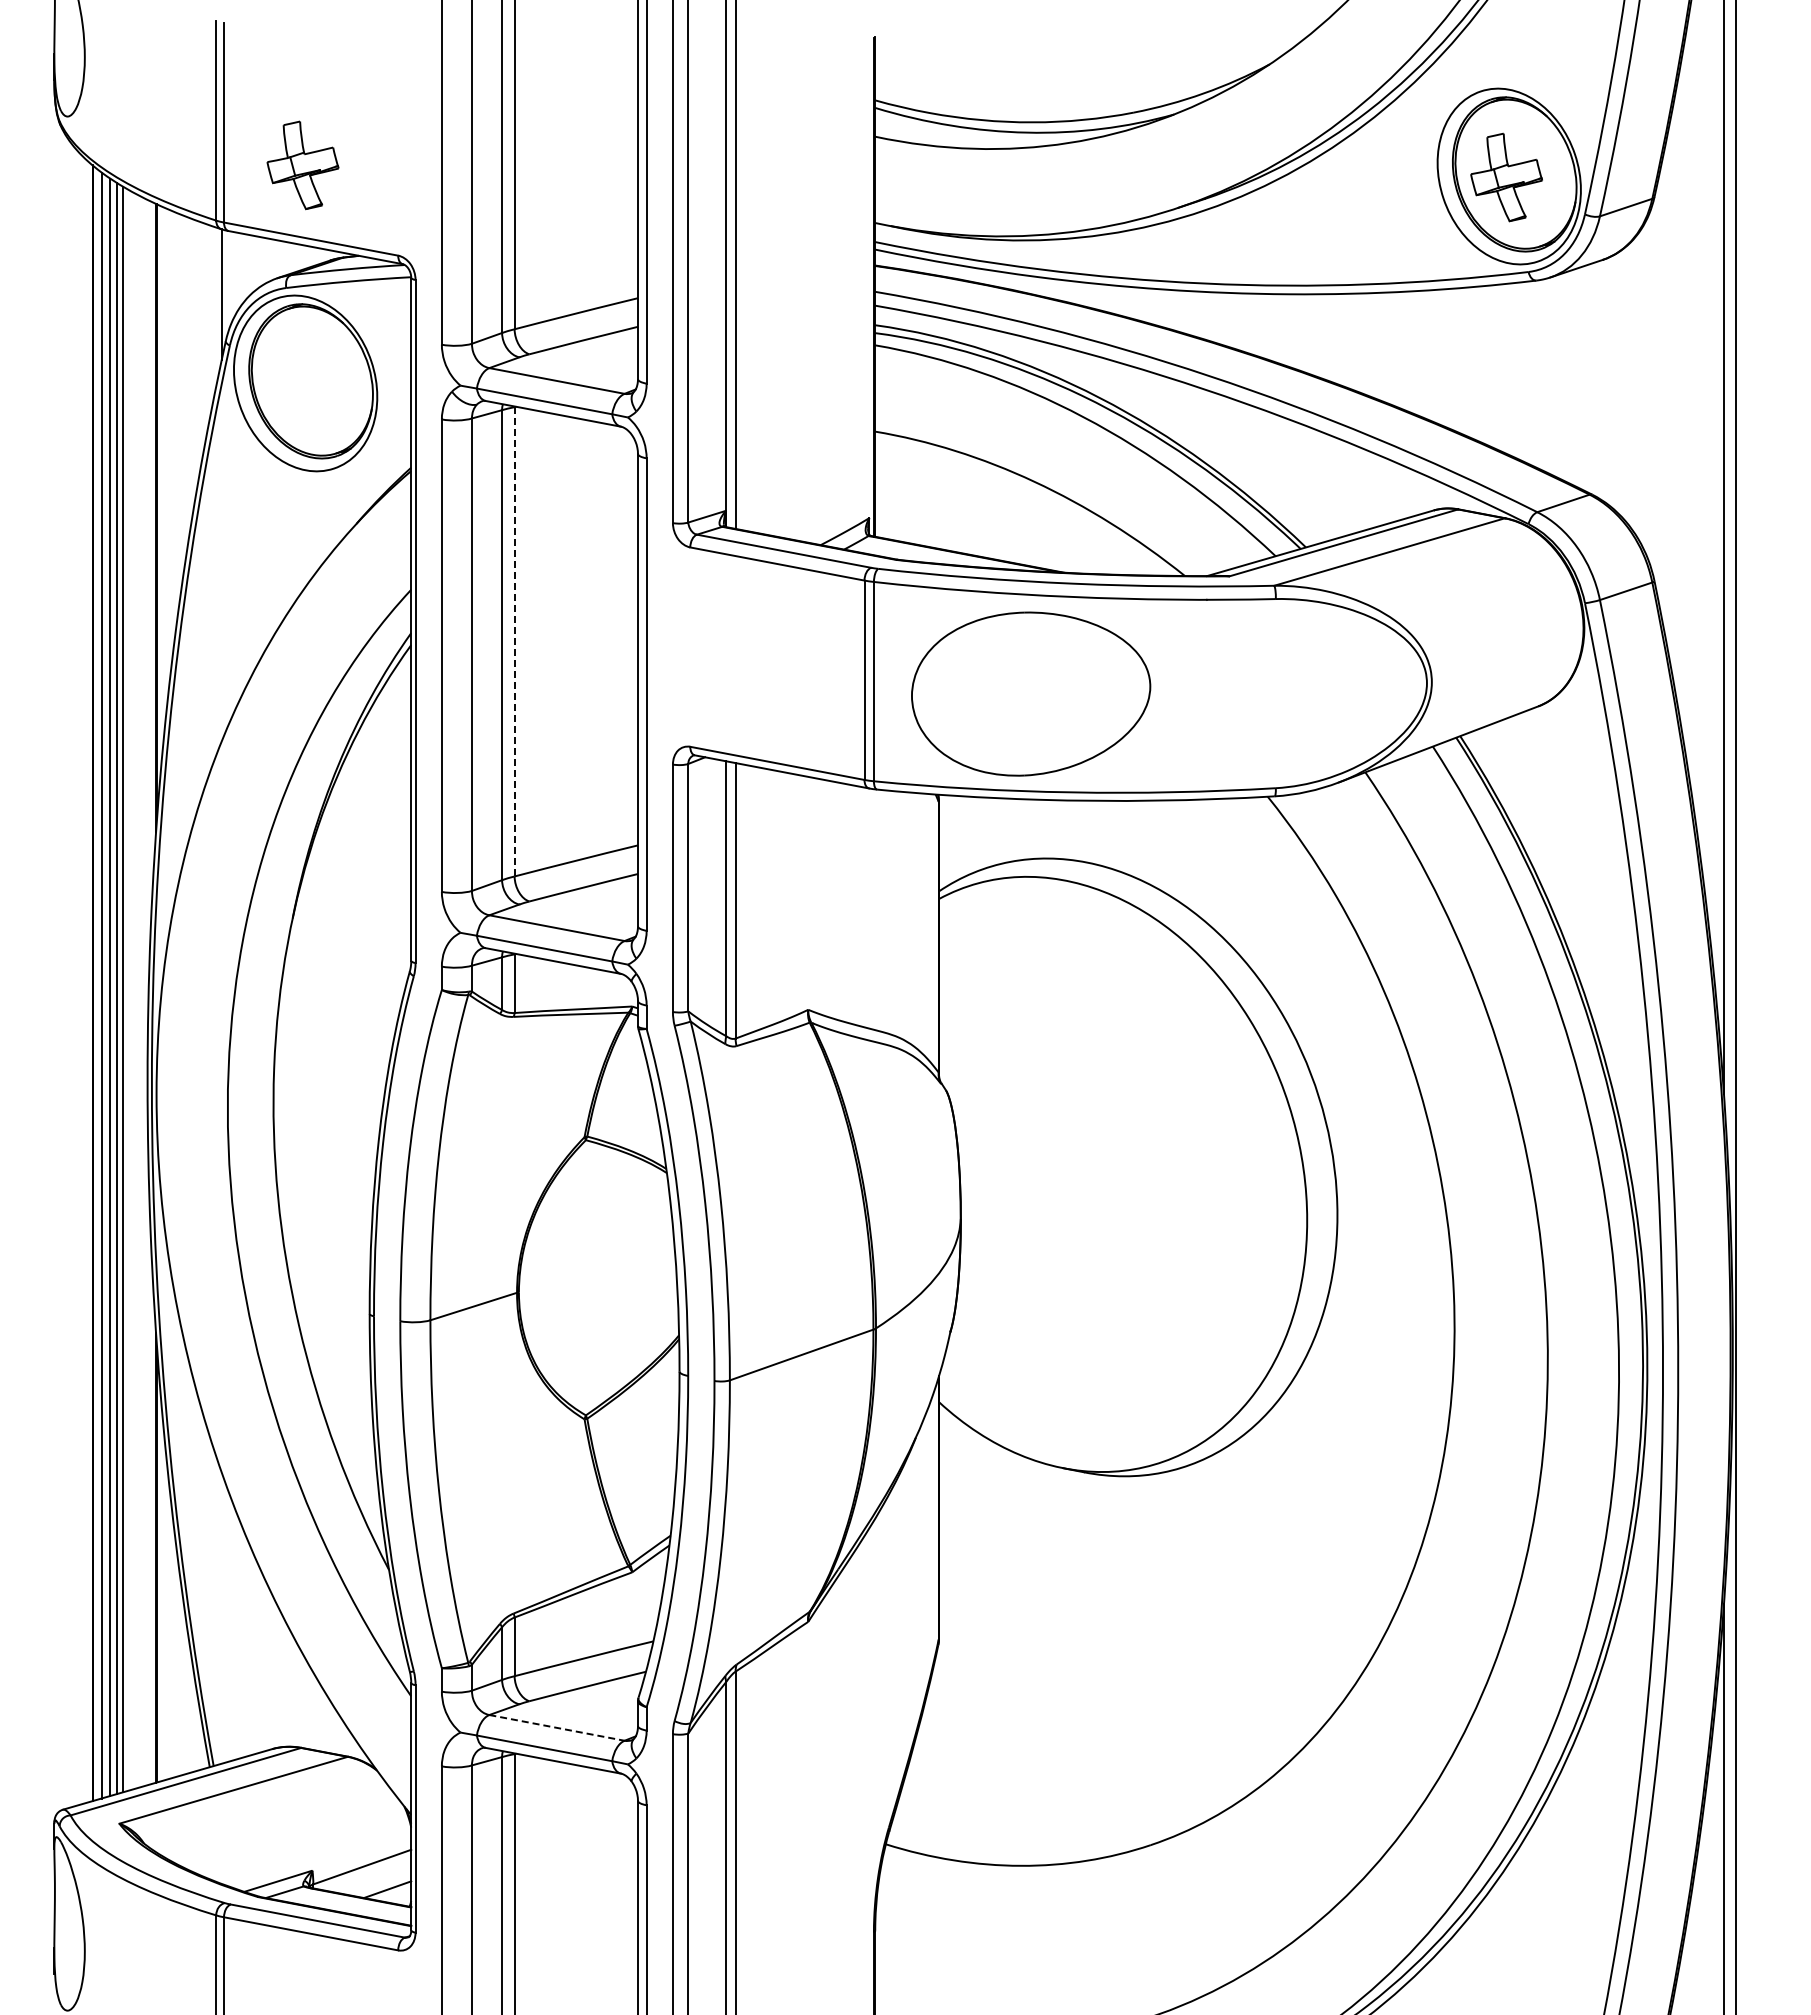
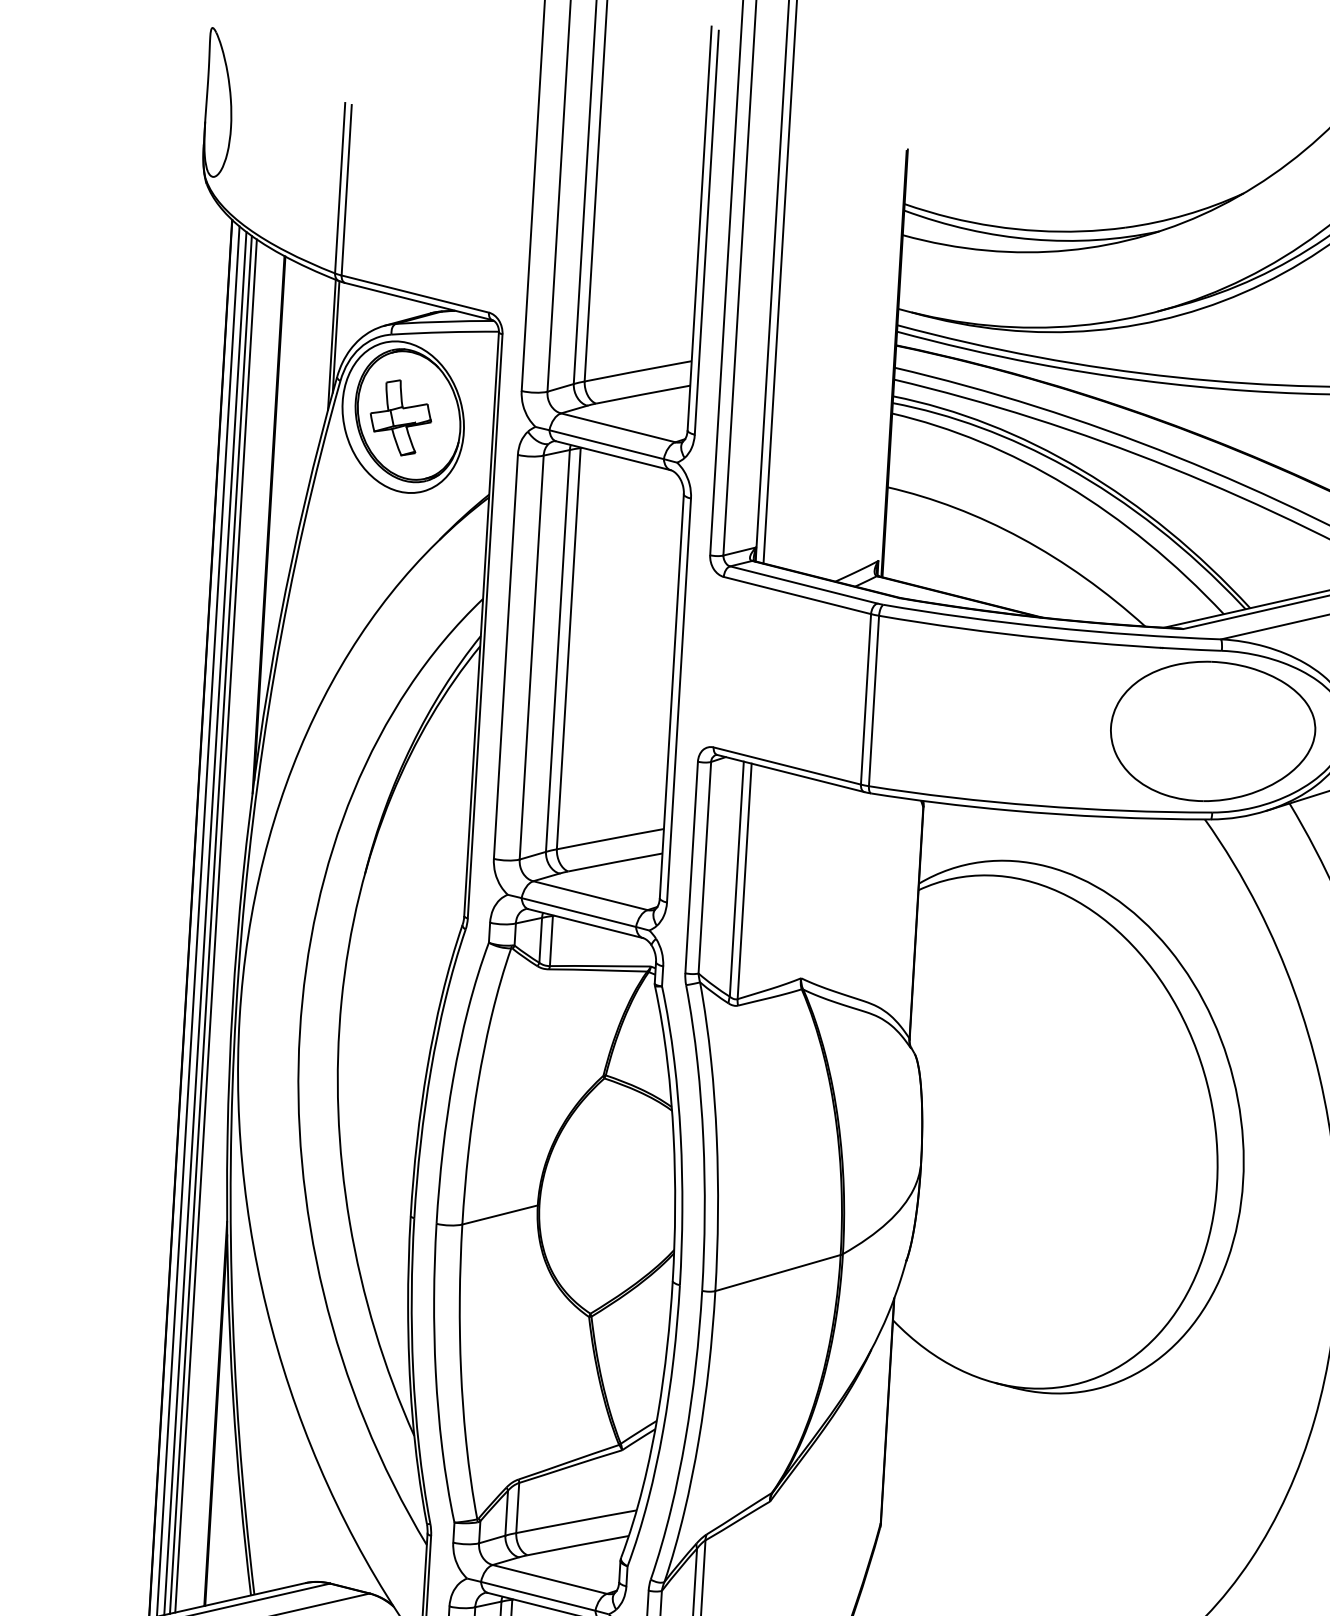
part: (302, 165) -> (400, 417), moved
line: (217, 303) -> (331, 344), added
line: (514, 641) -> (568, 648), dashed -> solid
part: (1031, 693) -> (1213, 731), moved
line: (557, 1727) -> (550, 1579), dashed -> solid

